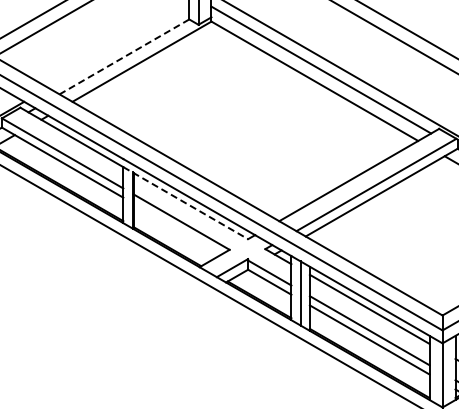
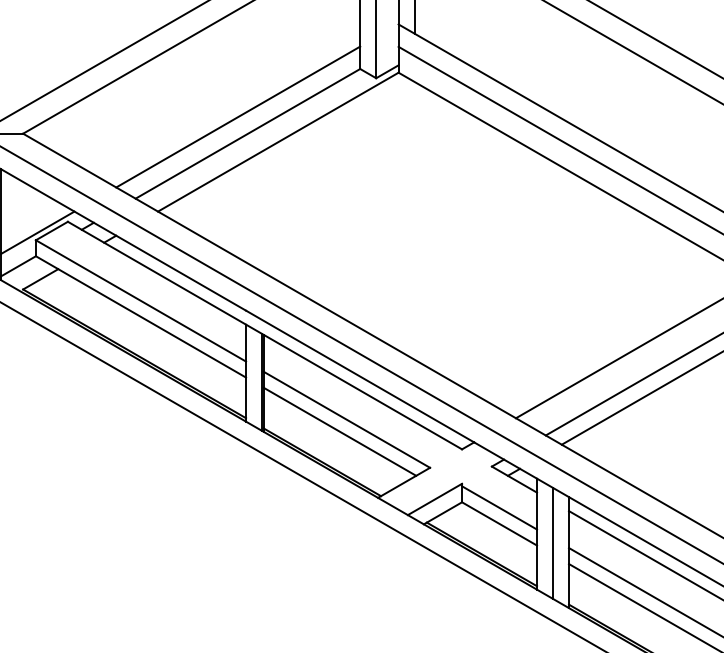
line: (118, 46) -> (237, 115), added
line: (124, 56) -> (248, 133), dashed -> solid
line: (186, 203) -> (355, 387), dashed -> solid
line: (177, 228) -> (339, 430), added

